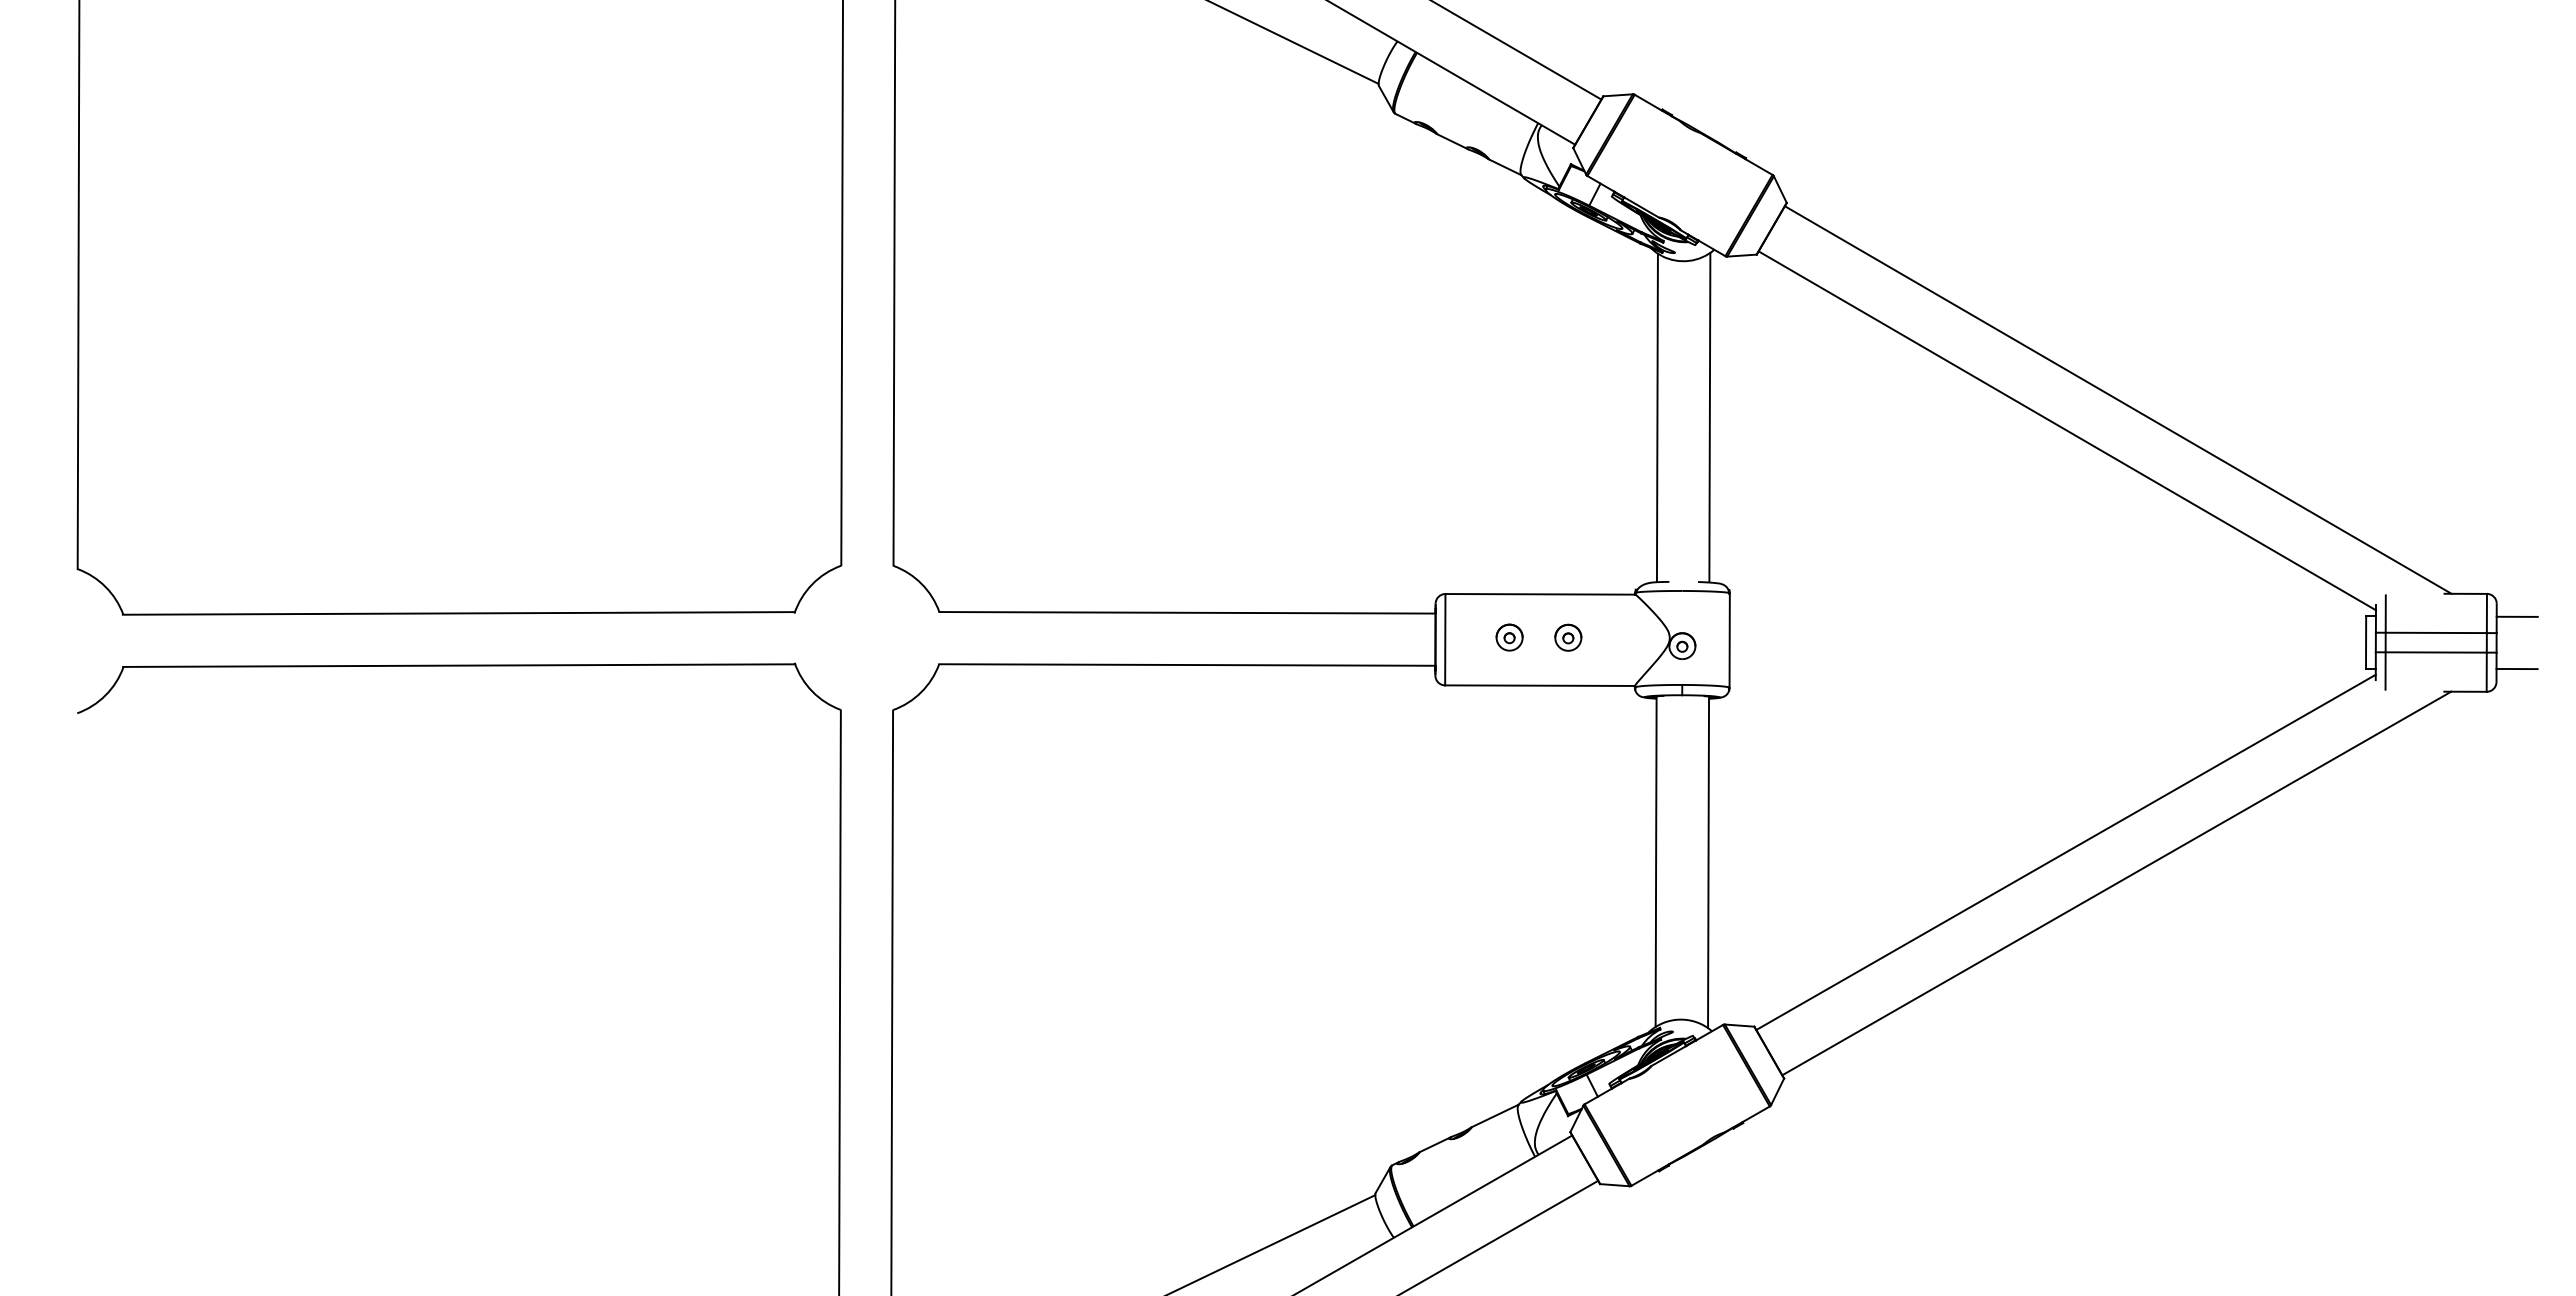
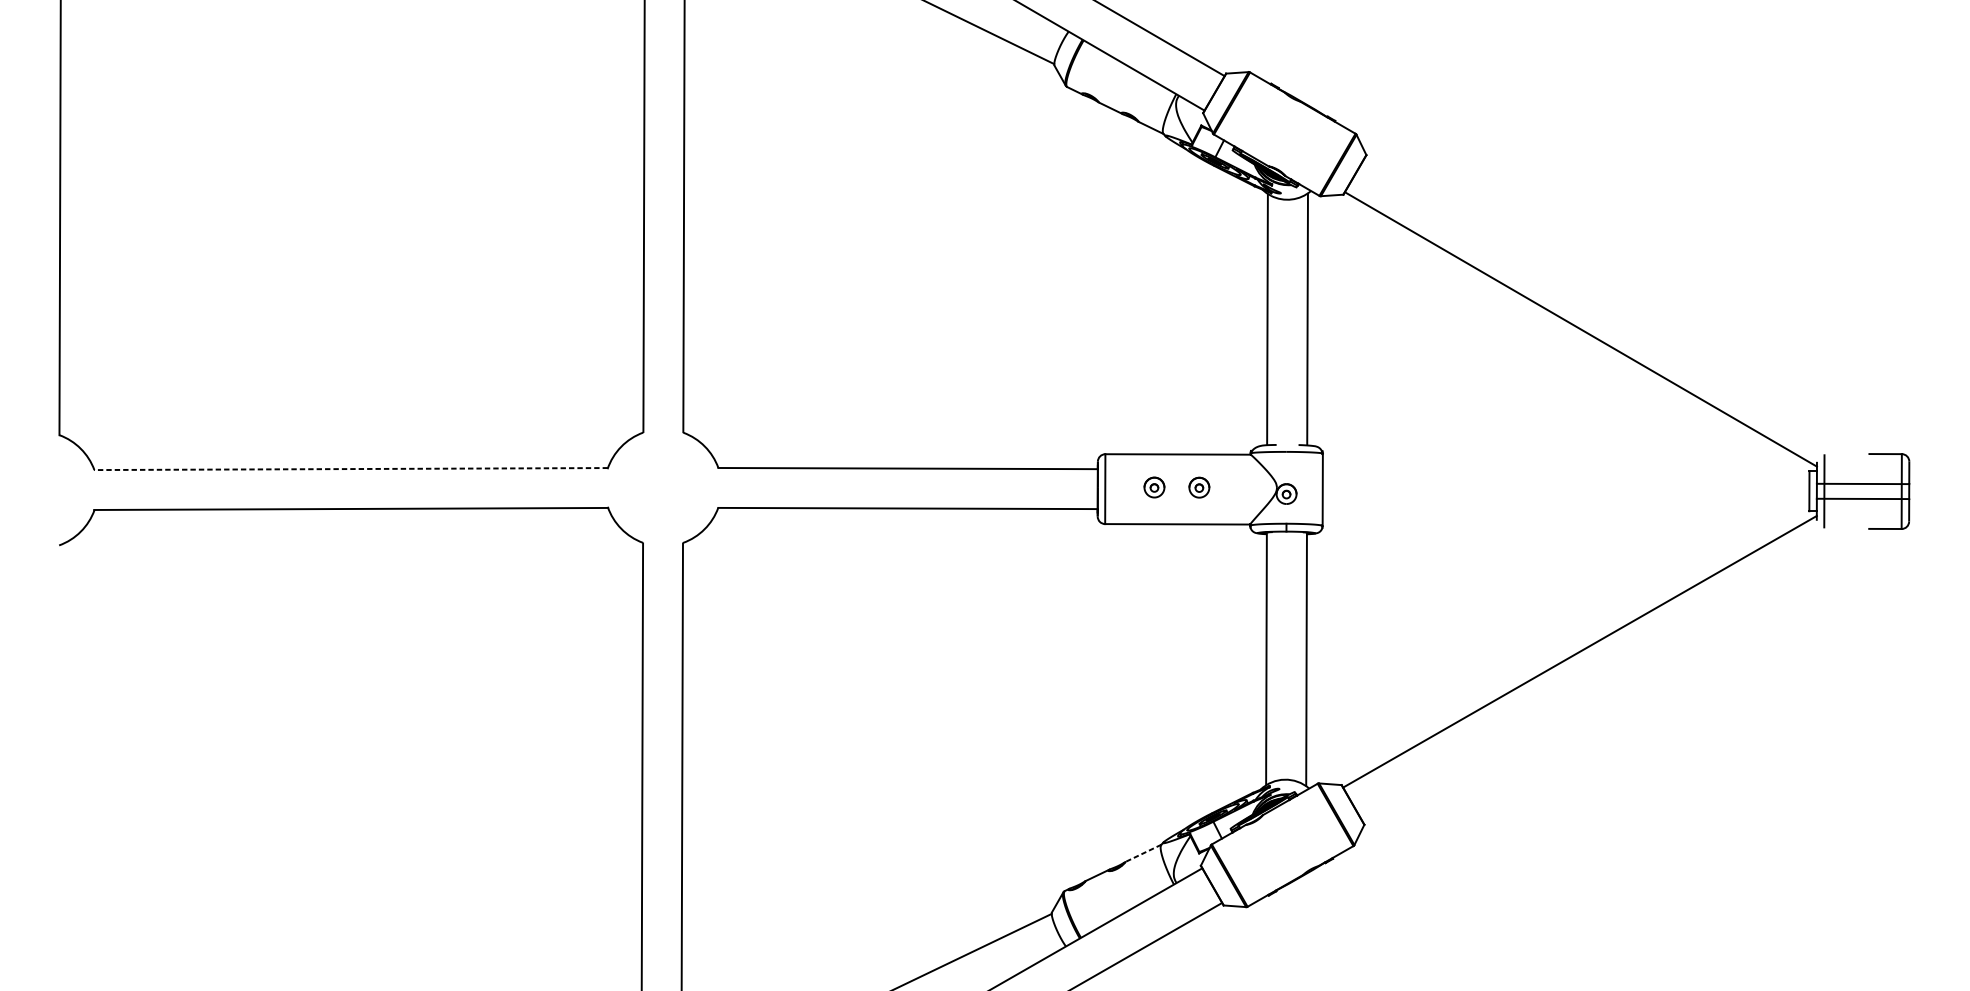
line: (2117, 399) -> (1619, 305), removed
line: (458, 613) -> (350, 469), solid -> dashed
line: (2516, 616) -> (1924, 471), removed
line: (2516, 668) -> (1924, 511), removed
line: (2116, 883) -> (1618, 675), removed
line: (1494, 1116) -> (1142, 853), solid -> dashed

